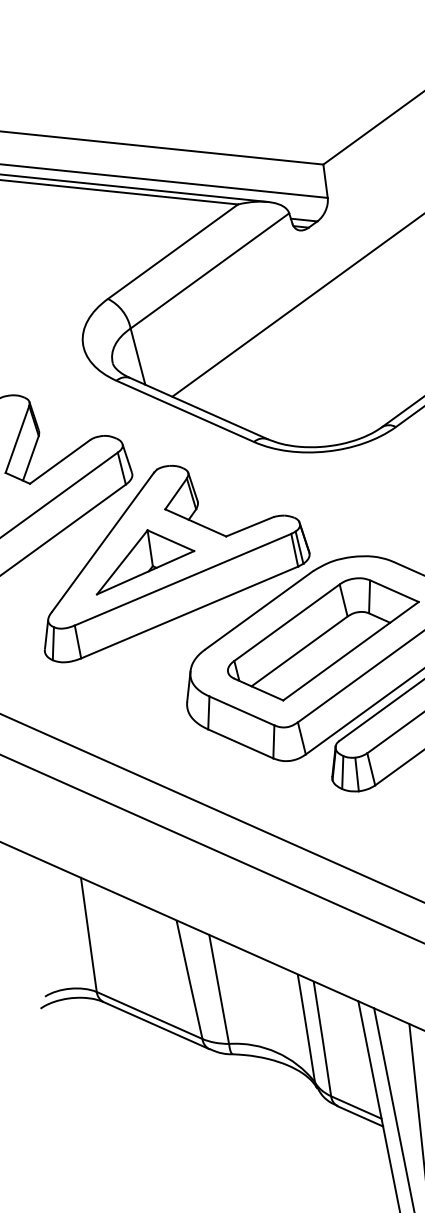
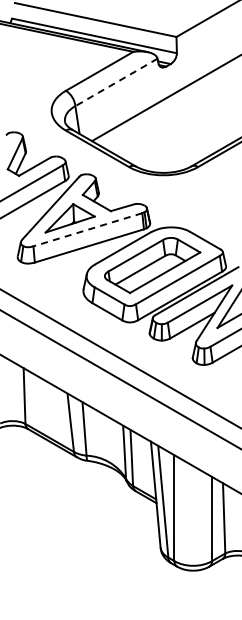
line: (210, 271) -> (116, 82), solid -> dashed
line: (182, 579) -> (87, 229), solid -> dashed

